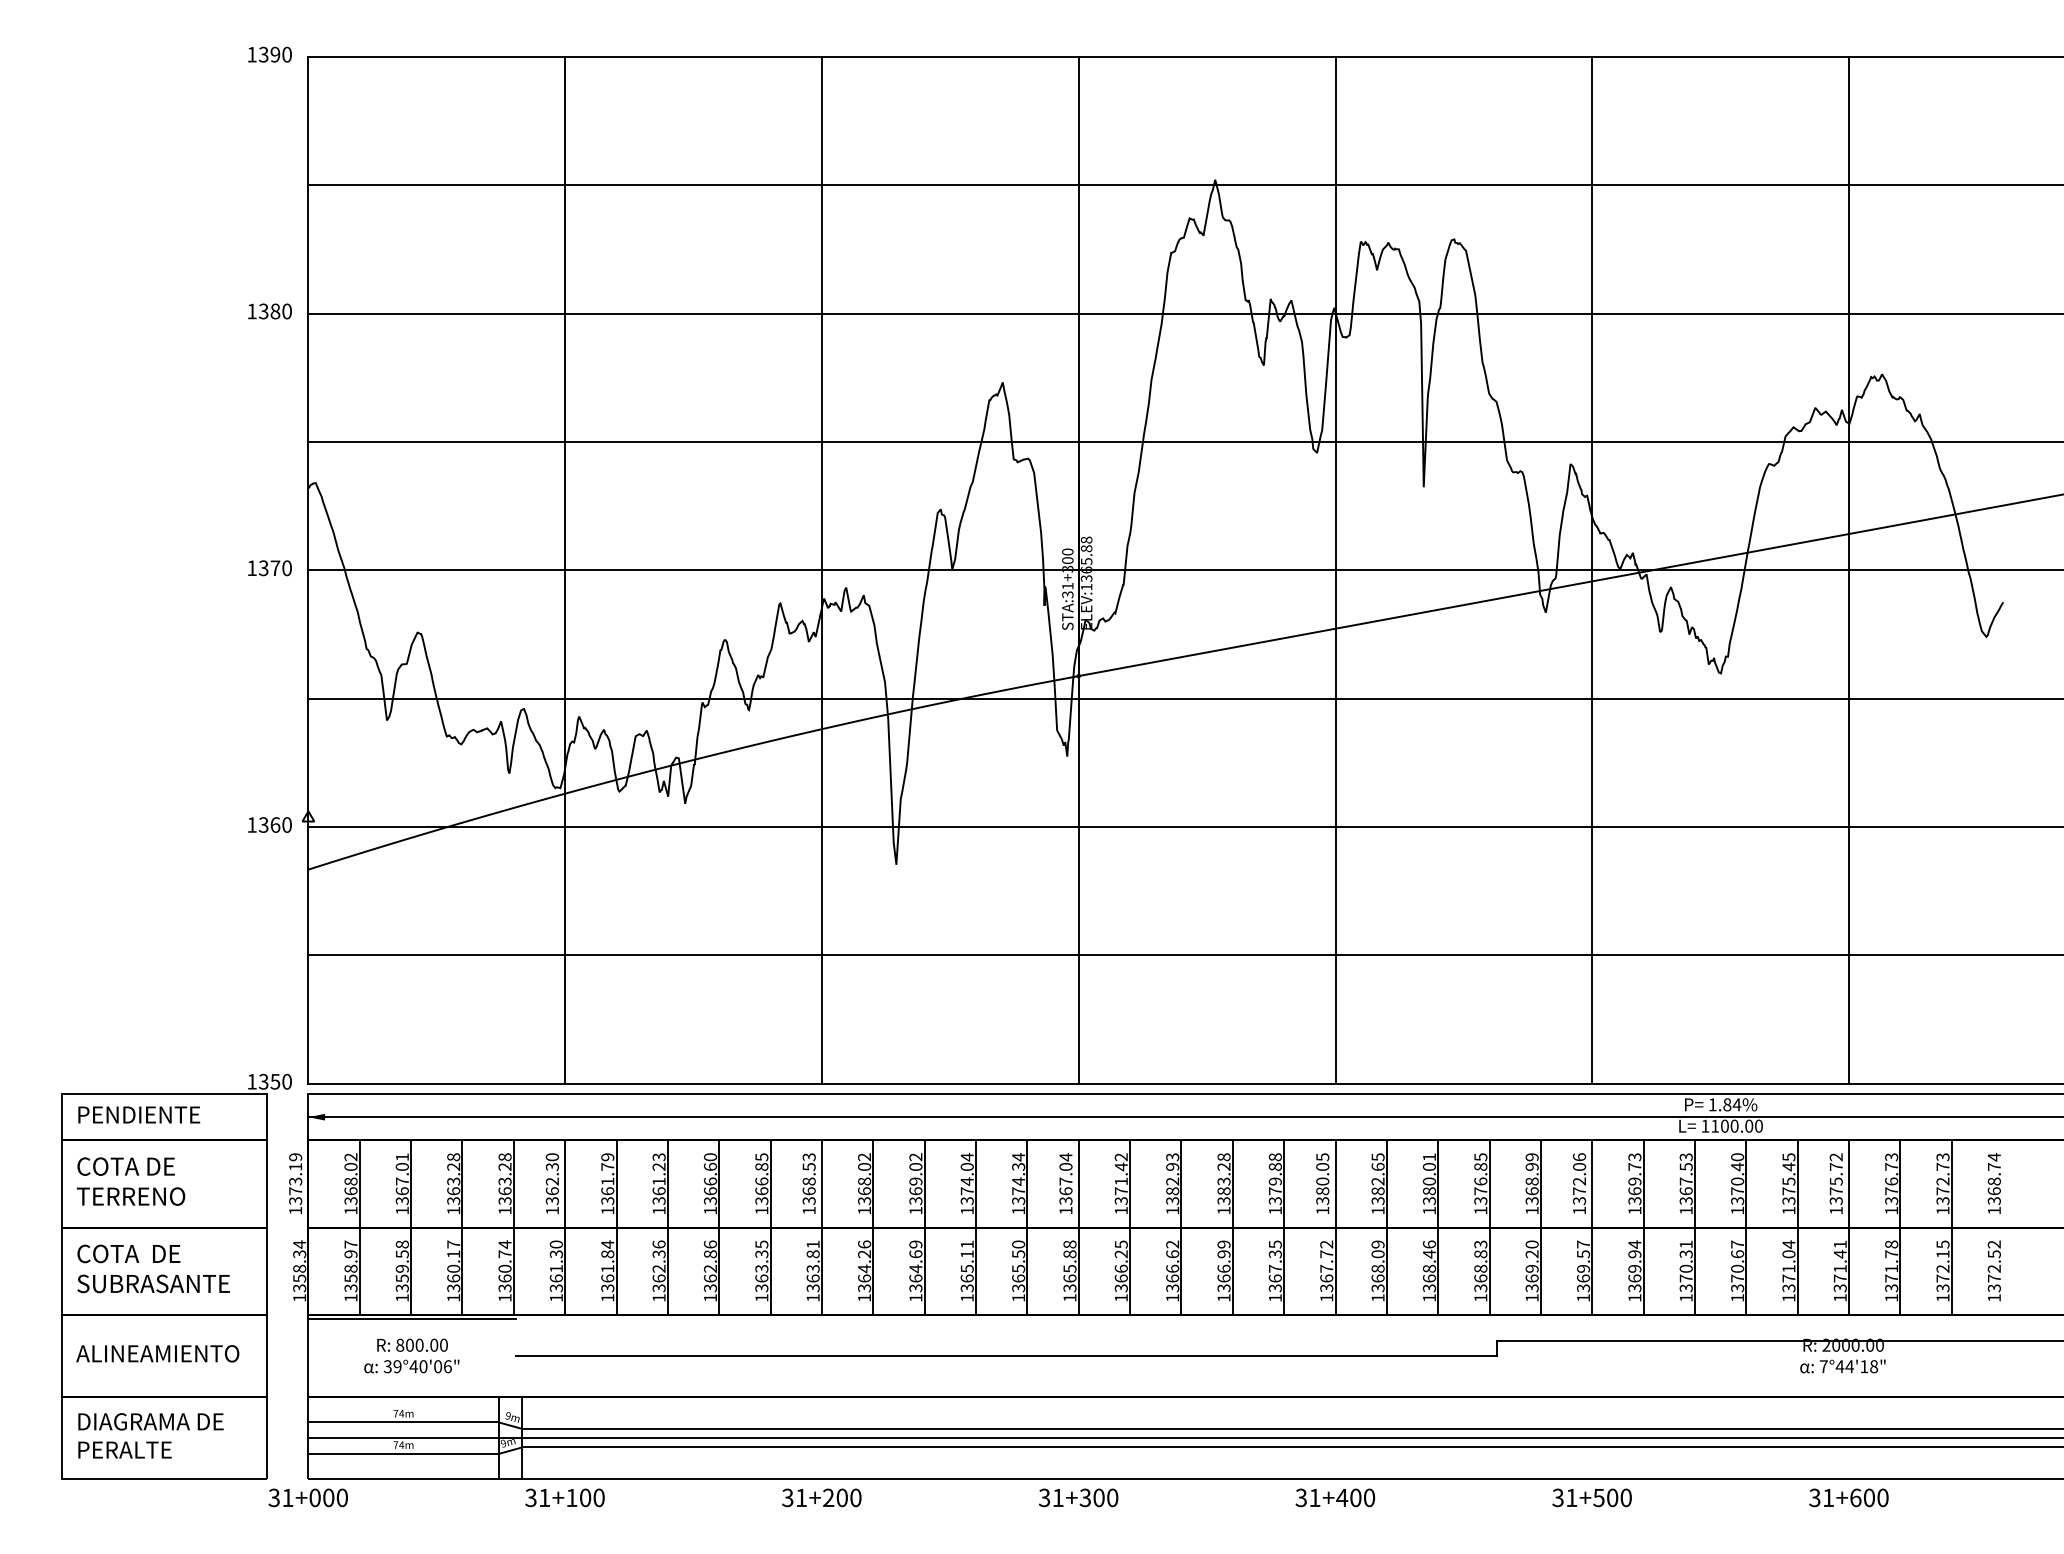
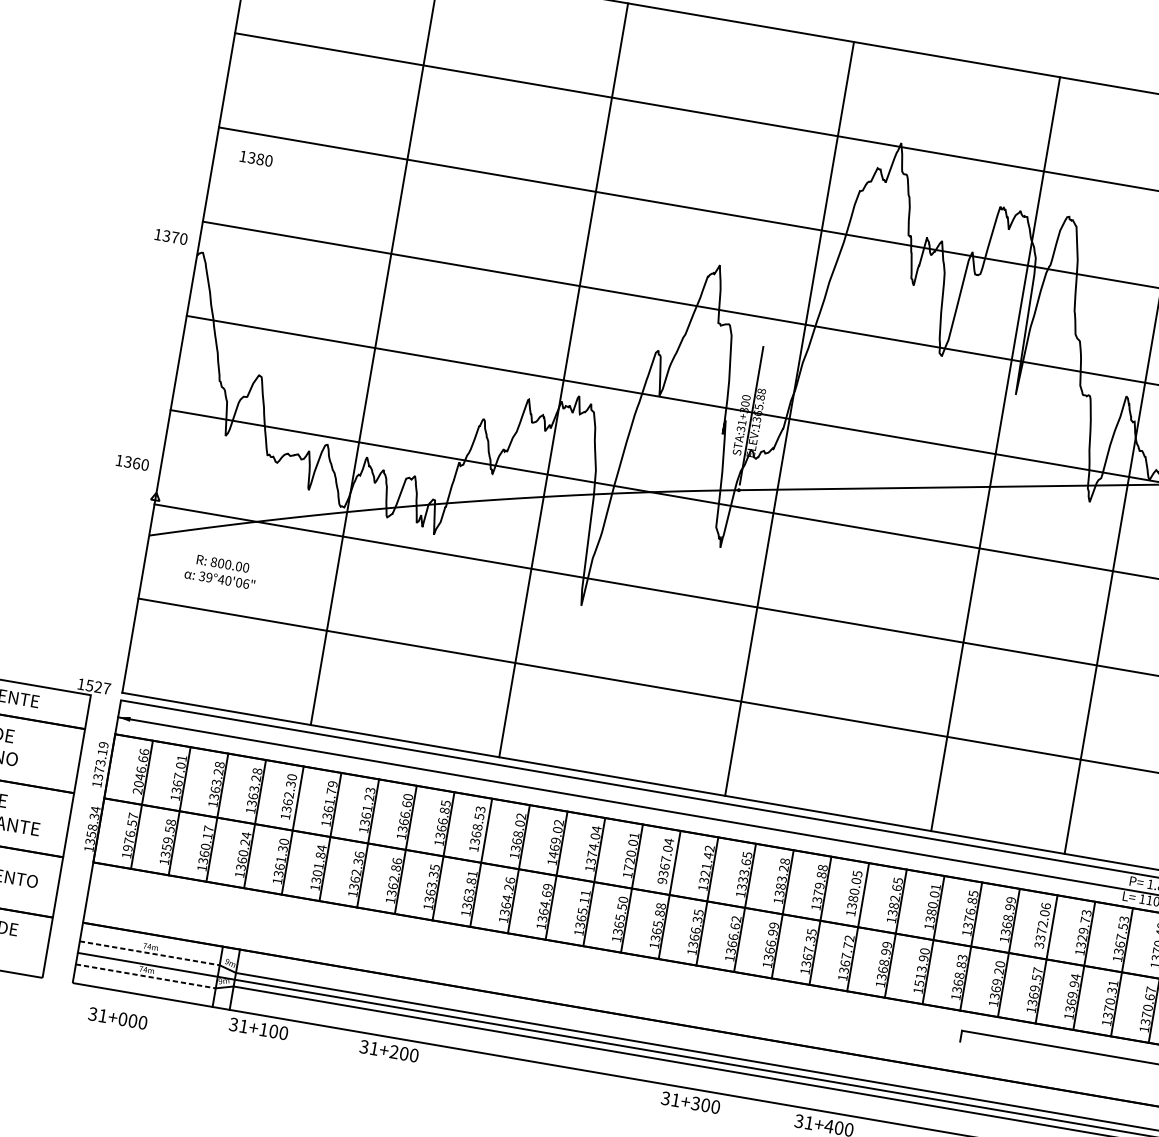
text: (269, 311) -> (256, 158), moved
text: (269, 568) -> (170, 237), moved
line: (1078, 569) -> (789, 418), moved
line: (1335, 569) -> (995, 453), moved
text: (269, 824) -> (132, 462), moved
text: (275, 1081) -> (98, 686), 1350 -> 1527
text: (1172, 1174) -> (745, 867), 1382.93 -> 1333.65
text: (1018, 1179) -> (631, 852), 1374.34 -> 1720.01
text: (350, 1183) -> (140, 771), 1368.02 -> 2046.66
text: (1120, 1191) -> (704, 873), 1371.42 -> 1321.42
text: (1634, 1191) -> (1082, 938), 1369.73 -> 1329.73
text: (915, 1200) -> (553, 854), 1369.02 -> 1469.02
text: (1065, 1210) -> (662, 880), 1367.04 -> 9367.04
text: (1579, 1210) -> (1039, 945), 1372.06 -> 3372.06
text: (504, 1254) -> (244, 842), 1360.74 -> 1360.24
text: (1121, 1254) -> (697, 920), 1366.25 -> 1366.35
text: (1377, 1254) -> (885, 952), 1368.09 -> 1368.99
text: (1429, 1265) -> (922, 966), 1368.46 -> 1513.90
text: (350, 1271) -> (129, 835), 1358.97 -> 1976.57
text: (607, 1278) -> (317, 873), 1361.84 -> 1301.84
line: (411, 1319) -> (168, 878), removed
text: (411, 1355) -> (221, 571), moved
line: (1005, 1356) -> (599, 980), removed
line: (404, 1422) -> (150, 953), solid -> dashed
line: (404, 1453) -> (146, 976), solid -> dashed
text: (307, 1497) -> (117, 1018), moved
text: (821, 1497) -> (389, 1050), moved
text: (1078, 1497) -> (690, 1102), moved

